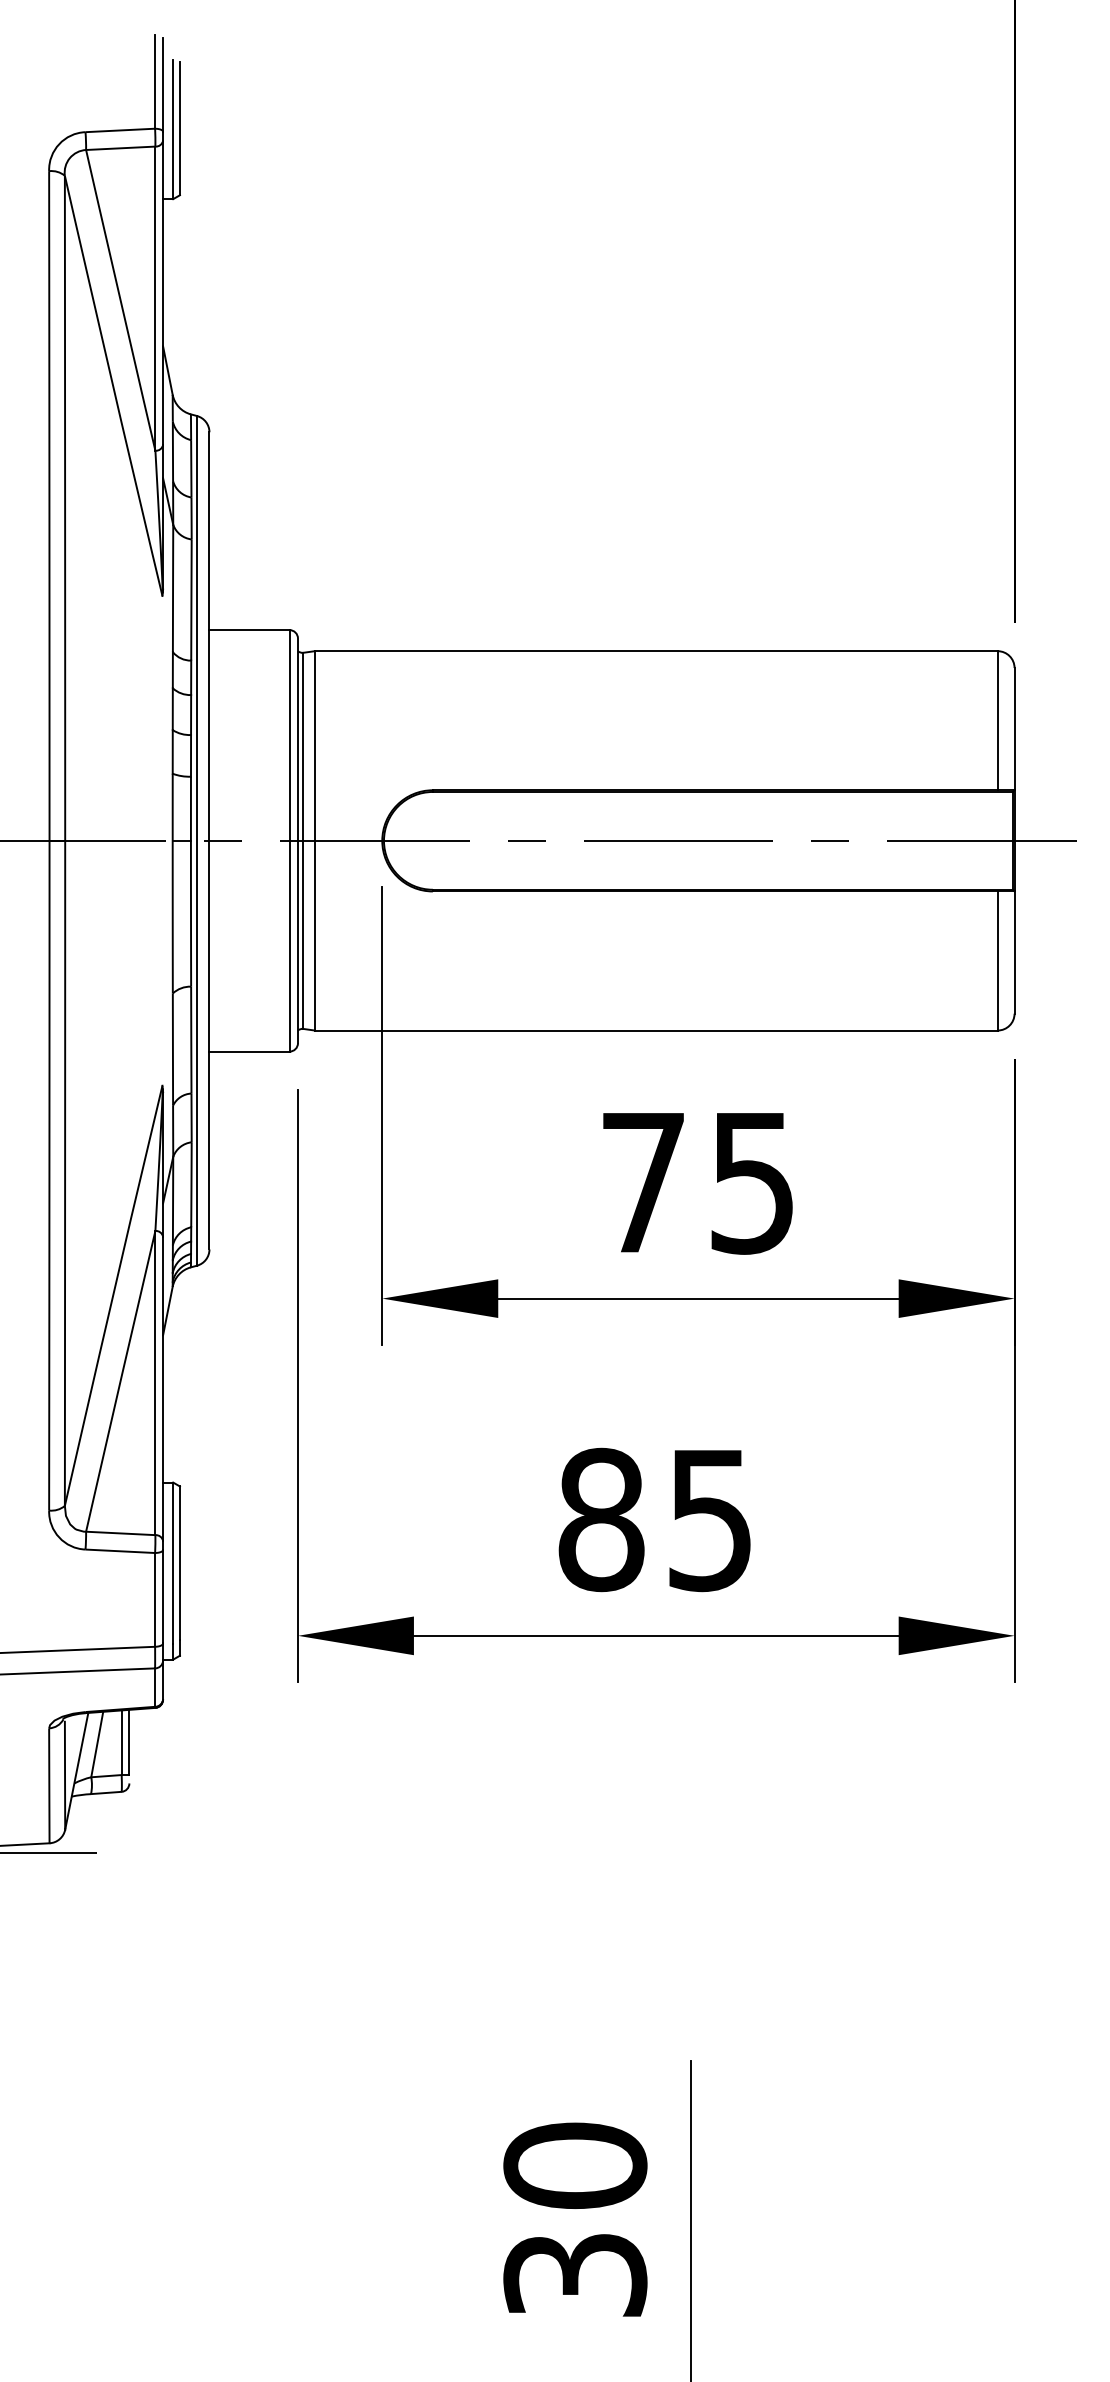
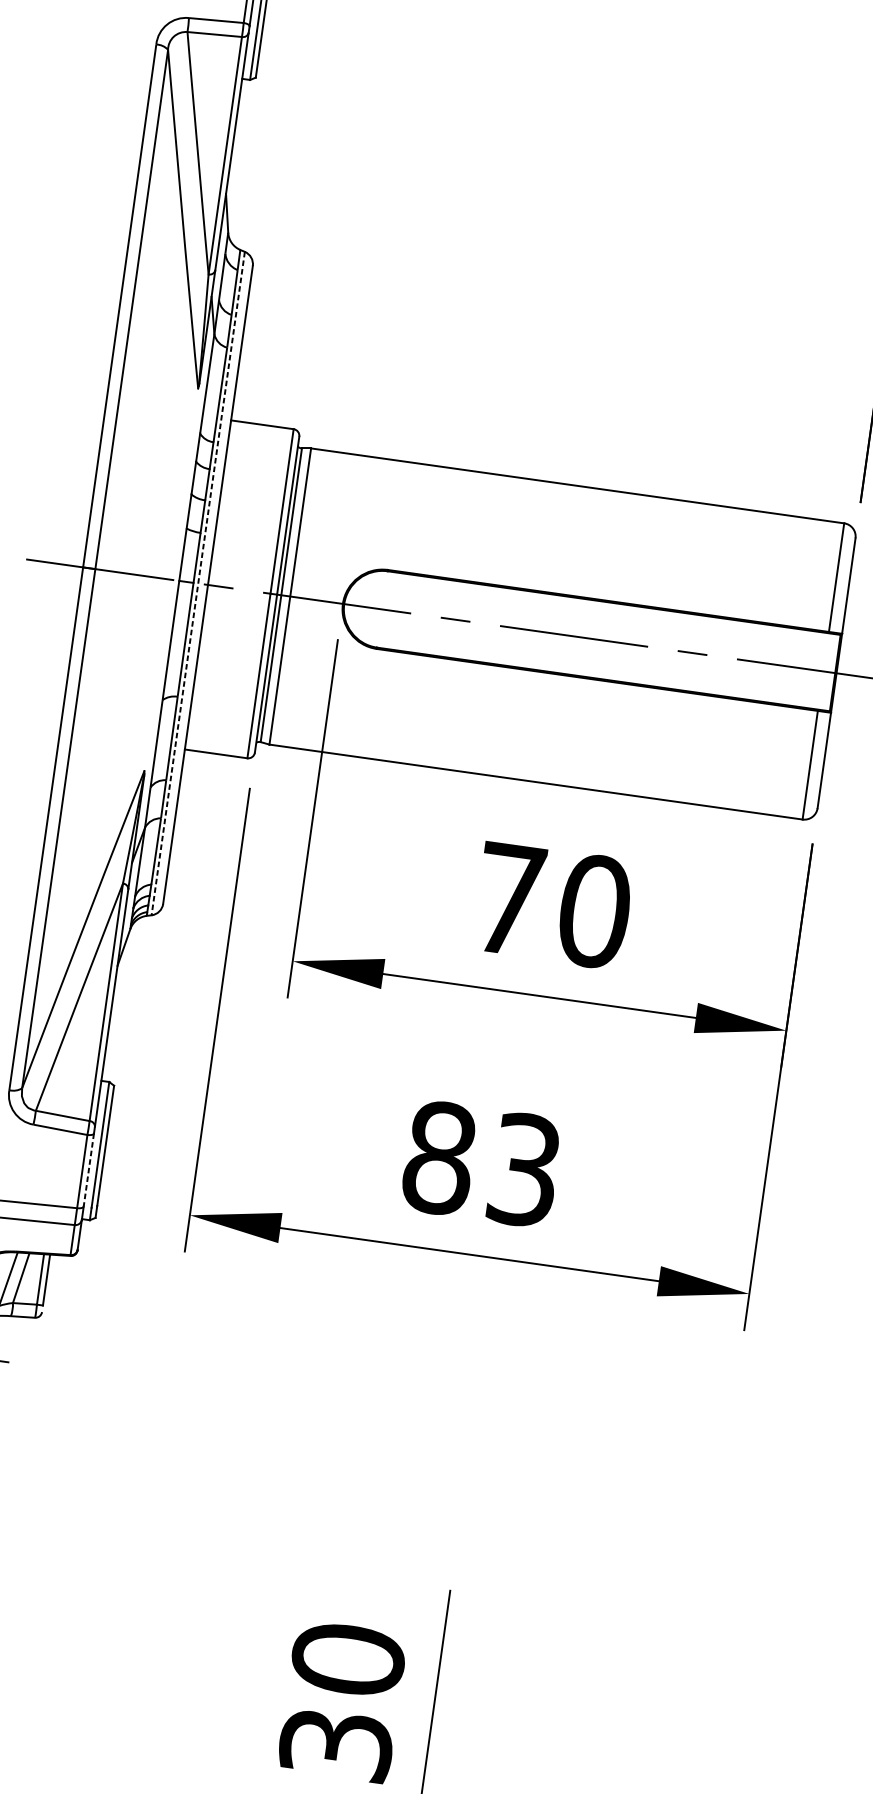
line: (196, 840) -> (197, 583), solid -> dashed
text: (752, 1182) -> (594, 911), 75 -> 70
text: (710, 1519) -> (524, 1169), 85 -> 83
line: (163, 1596) -> (89, 1169), solid -> dashed

